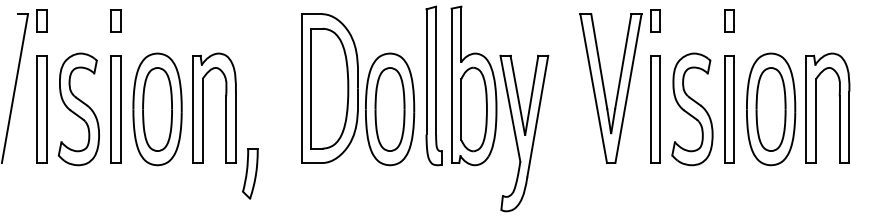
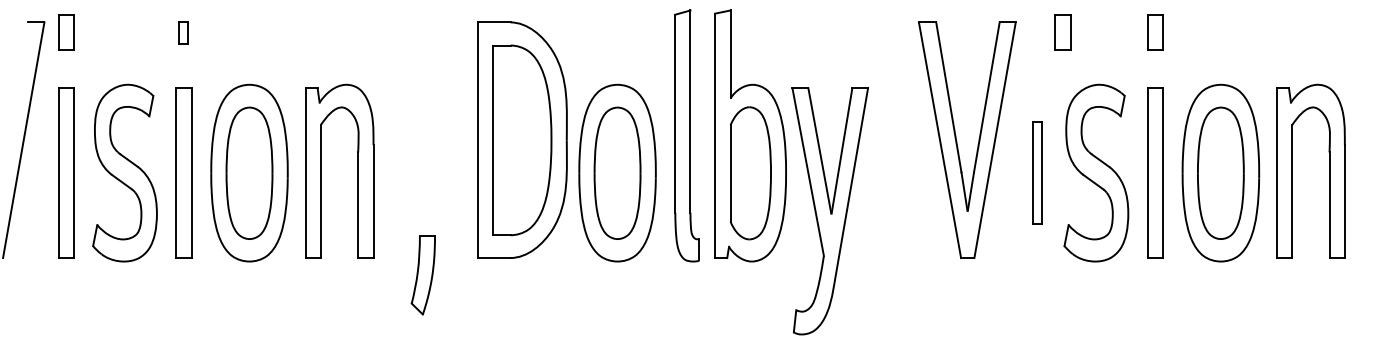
part: (115, 20) -> (182, 32), size x0.6
part: (655, 20) -> (1063, 32), moved
part: (655, 109) -> (1037, 173), size x0.6
part: (250, 173) -> (423, 274), moved

